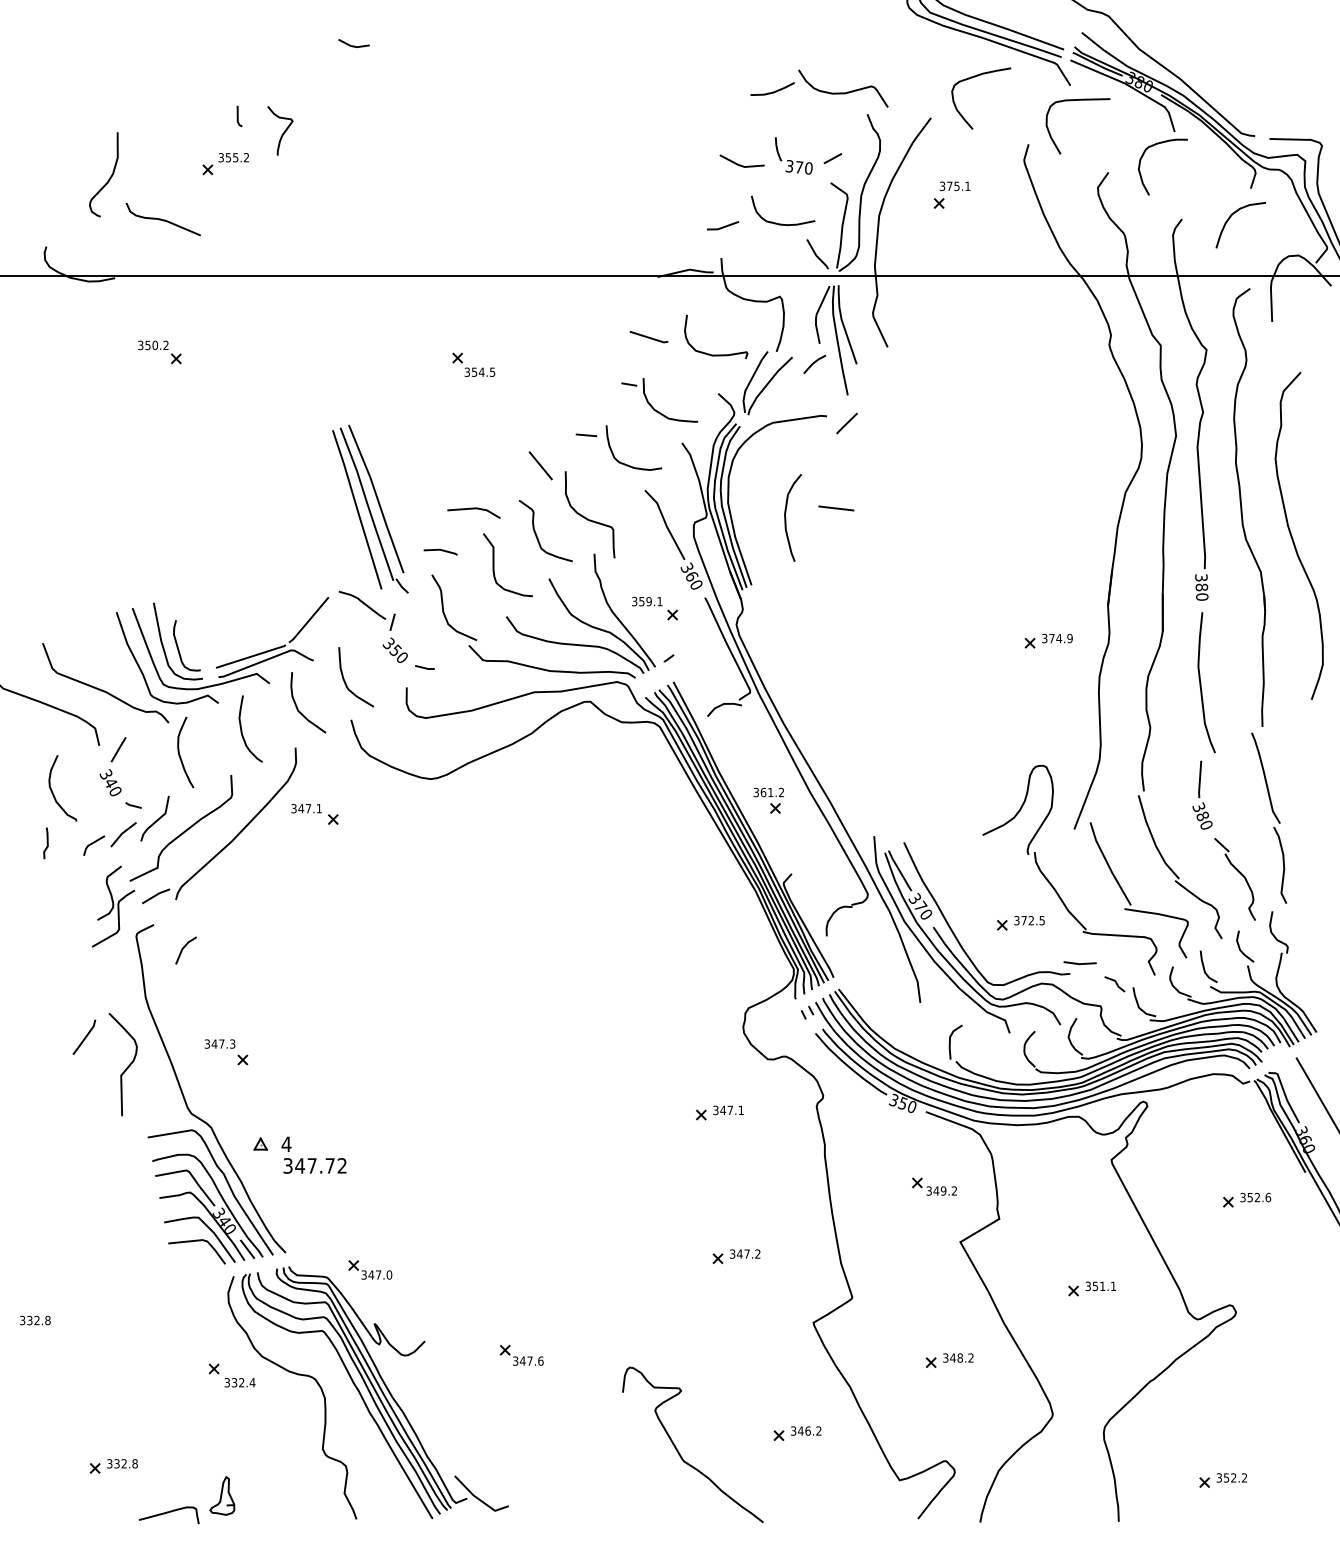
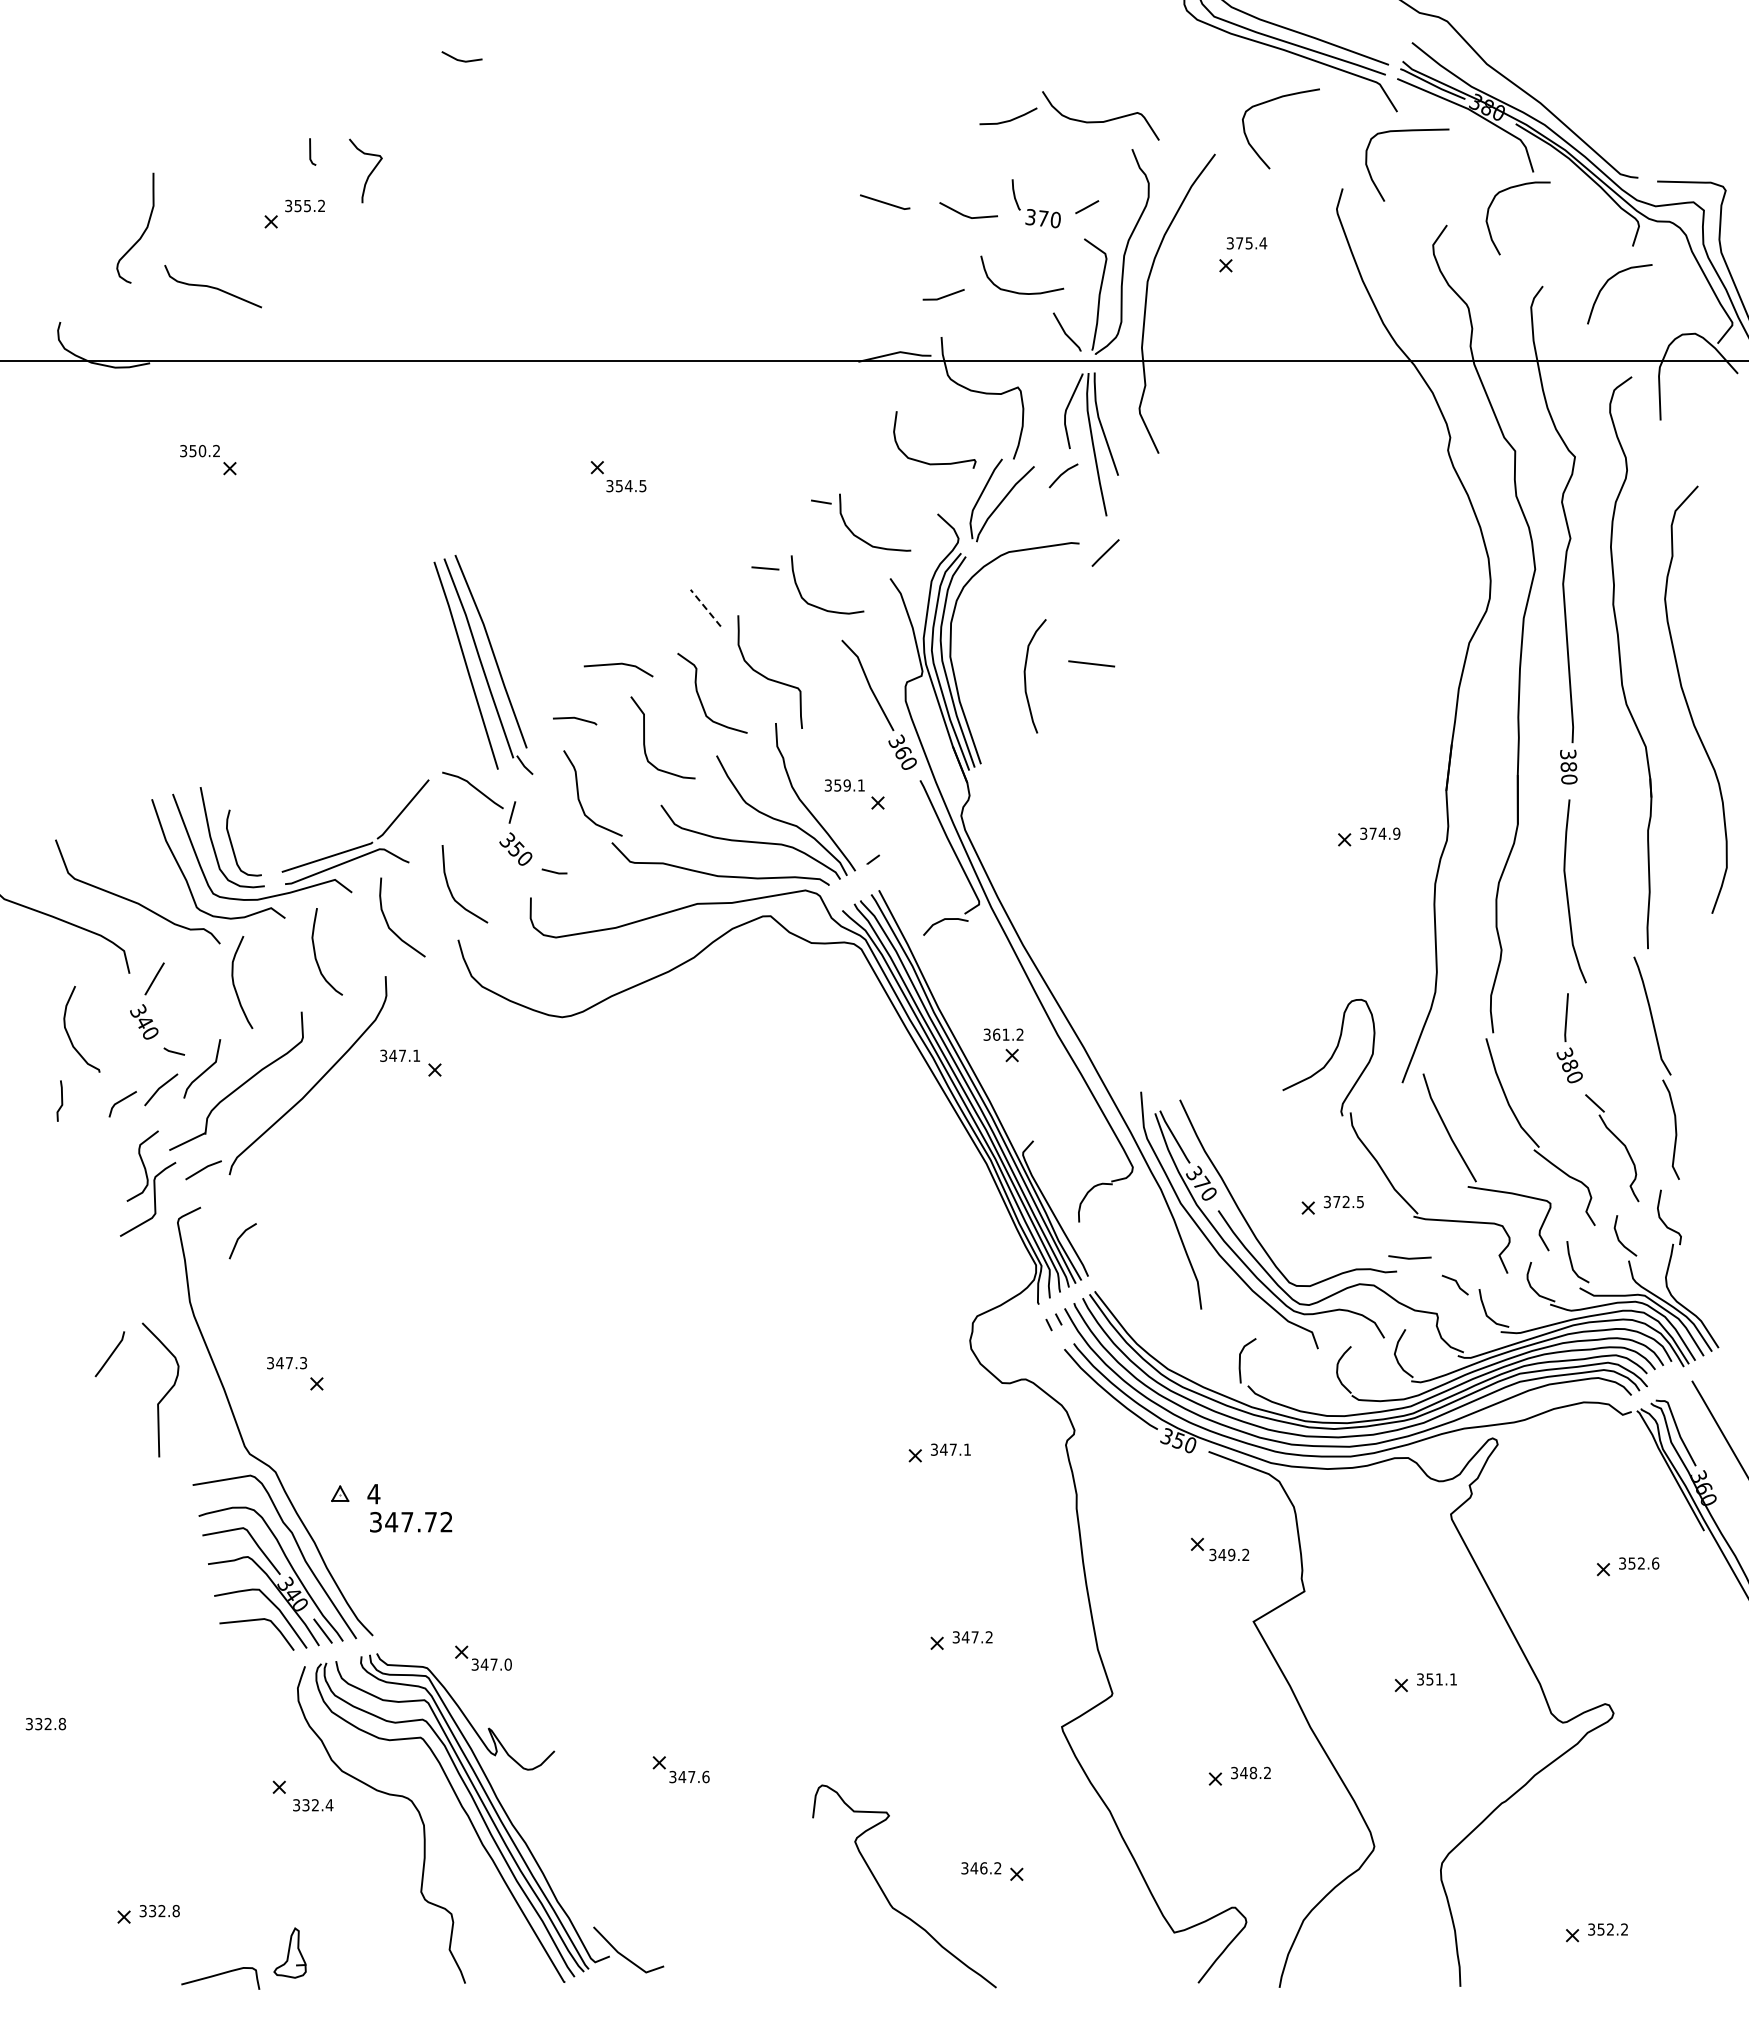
text: (967, 186) -> (1263, 243), 375.1 -> 375.4
line: (648, 336) -> (884, 201), moved
line: (541, 466) -> (706, 608), solid -> dashed
text: (806, 1431) -> (981, 1868), moved

